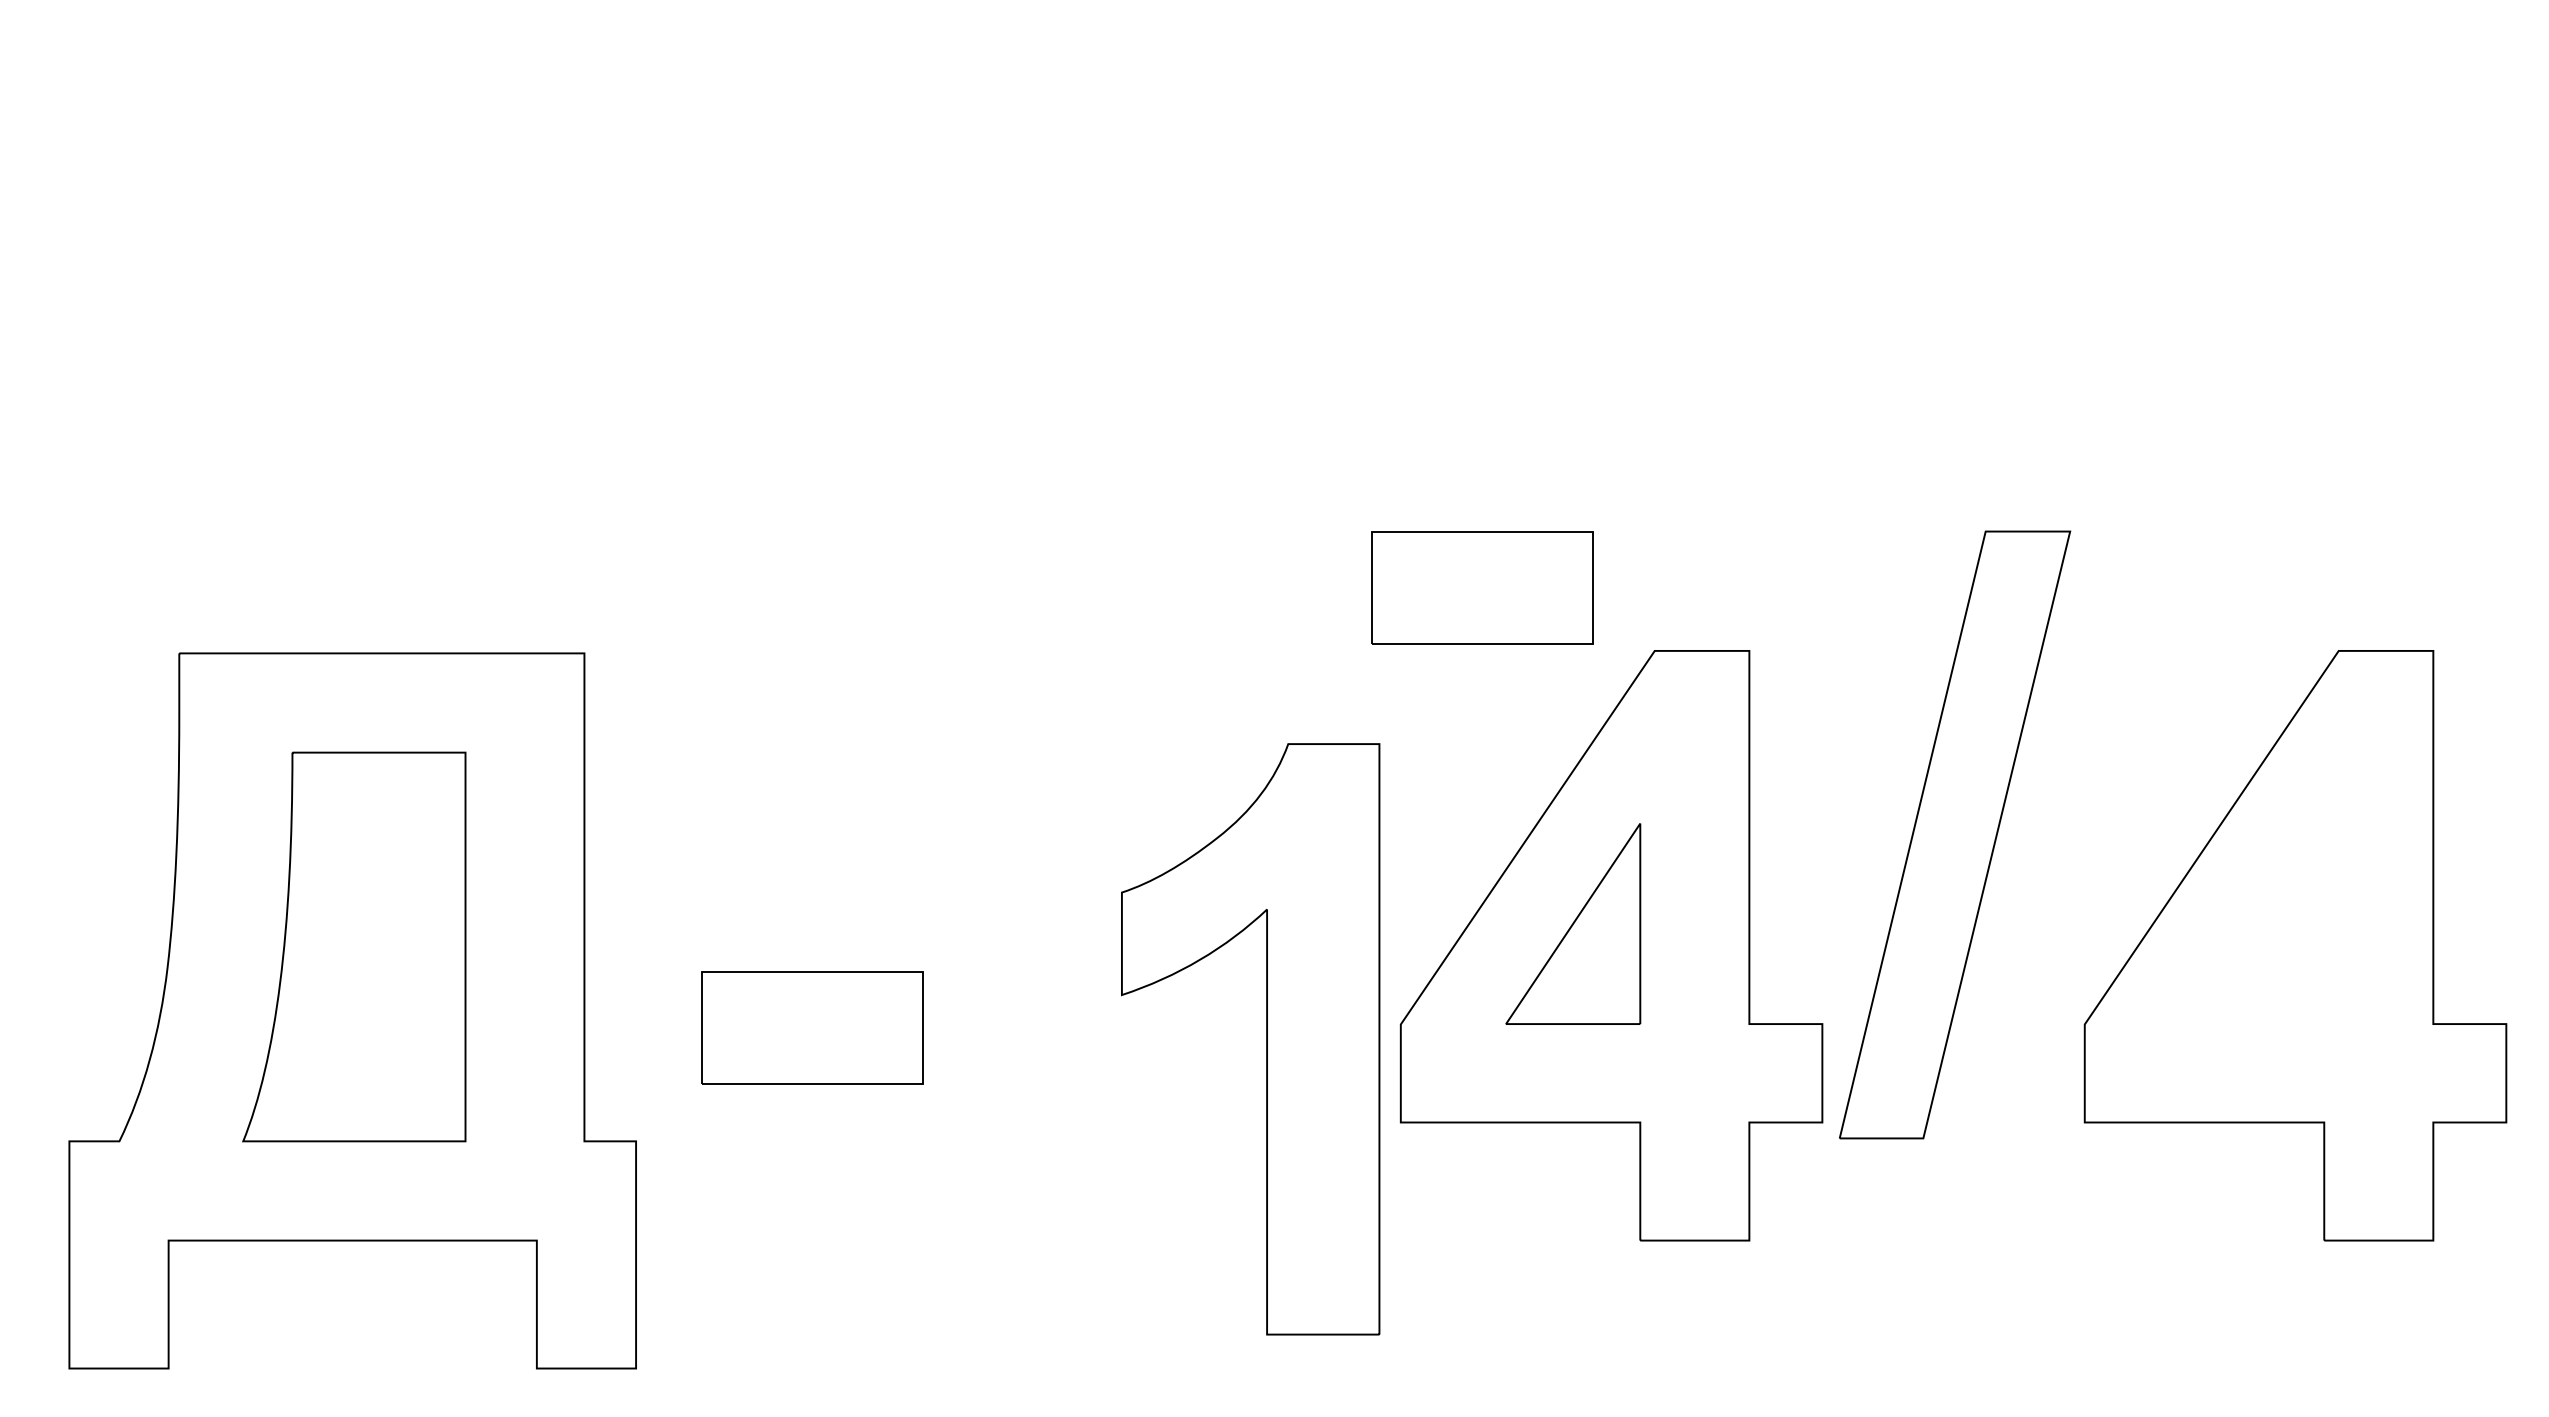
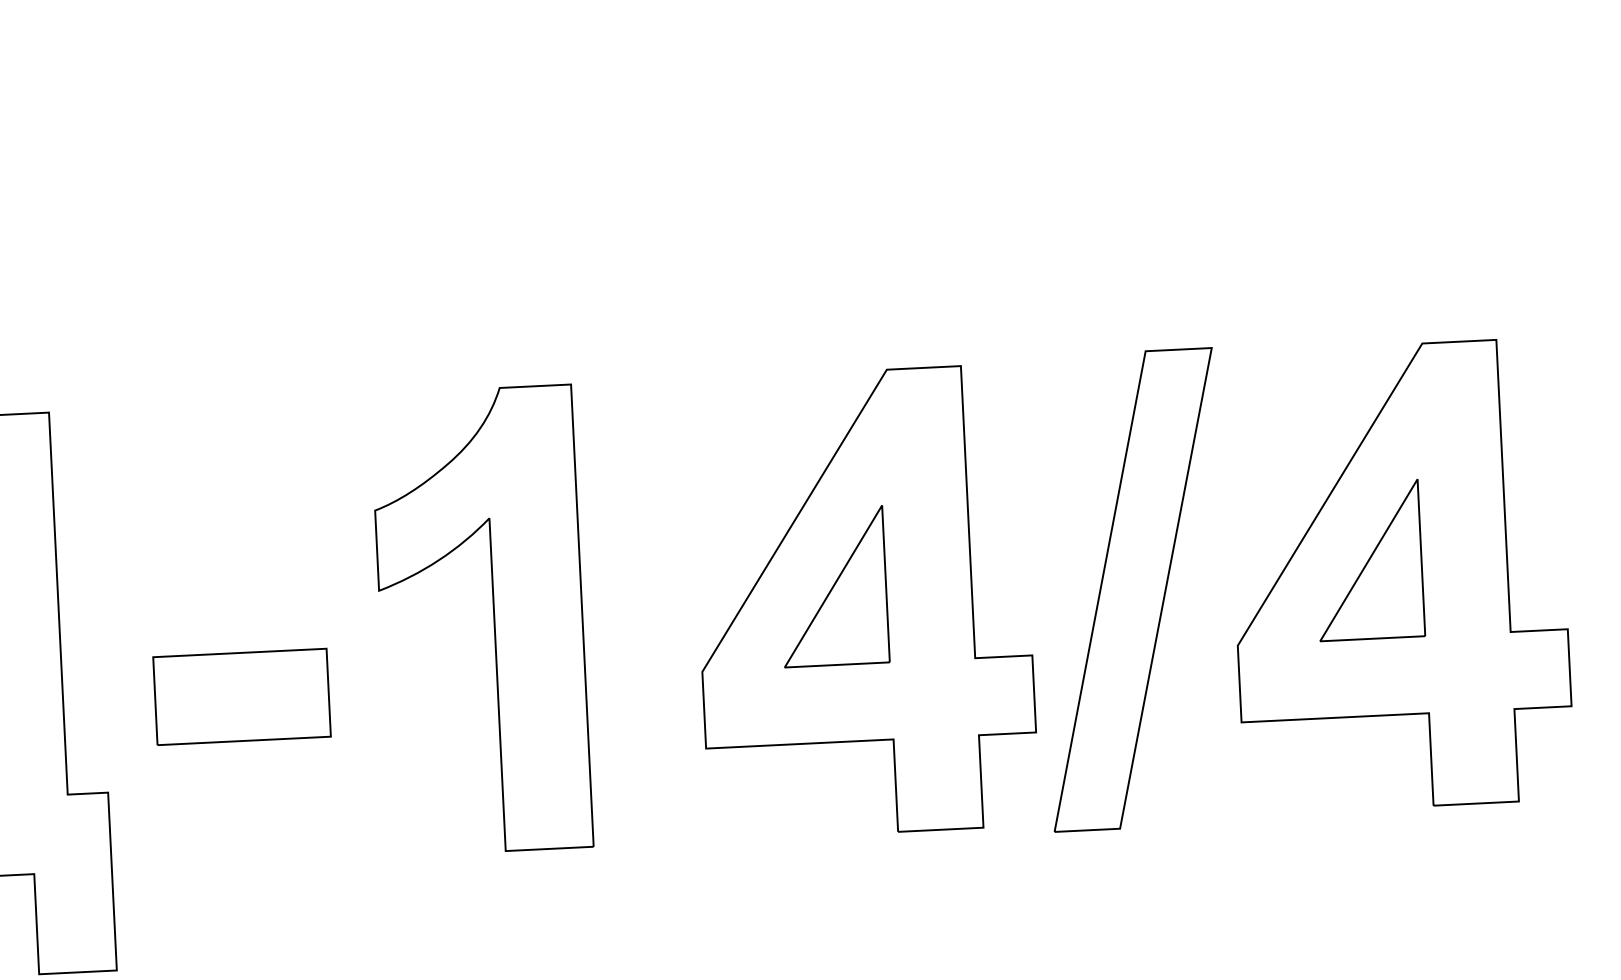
part: (1482, 587) -> (749, 326), removed
part: (1955, 834) -> (1133, 589), moved
part: (2257, 923) -> (1369, 560), added
part: (1266, 1039) -> (493, 620), moved

